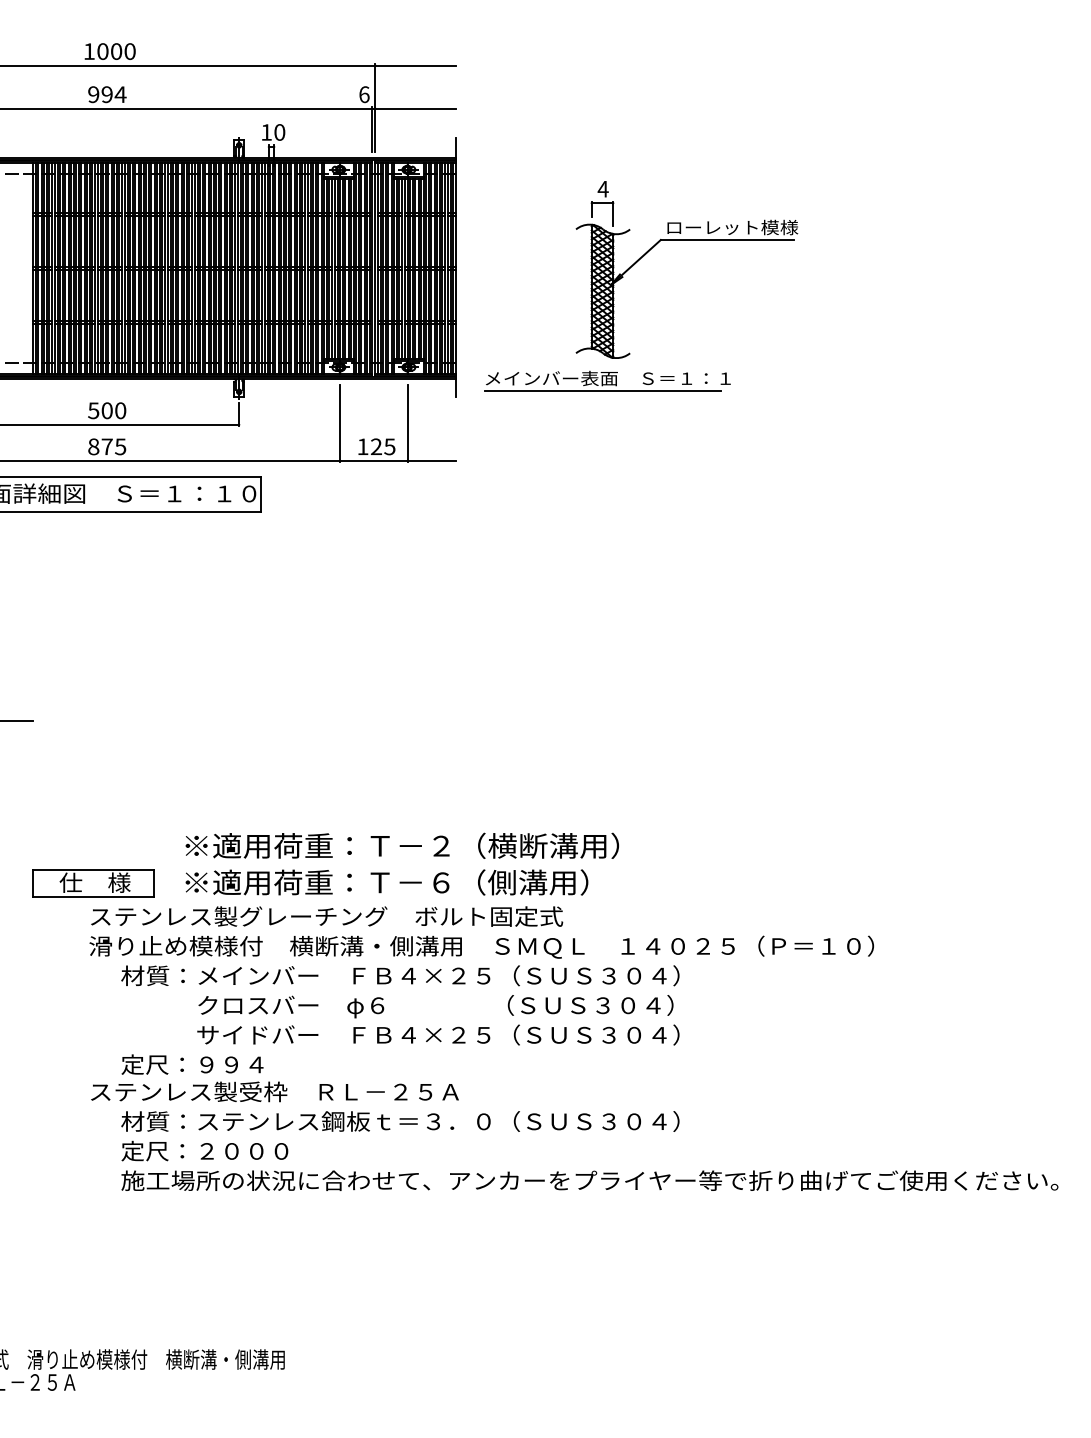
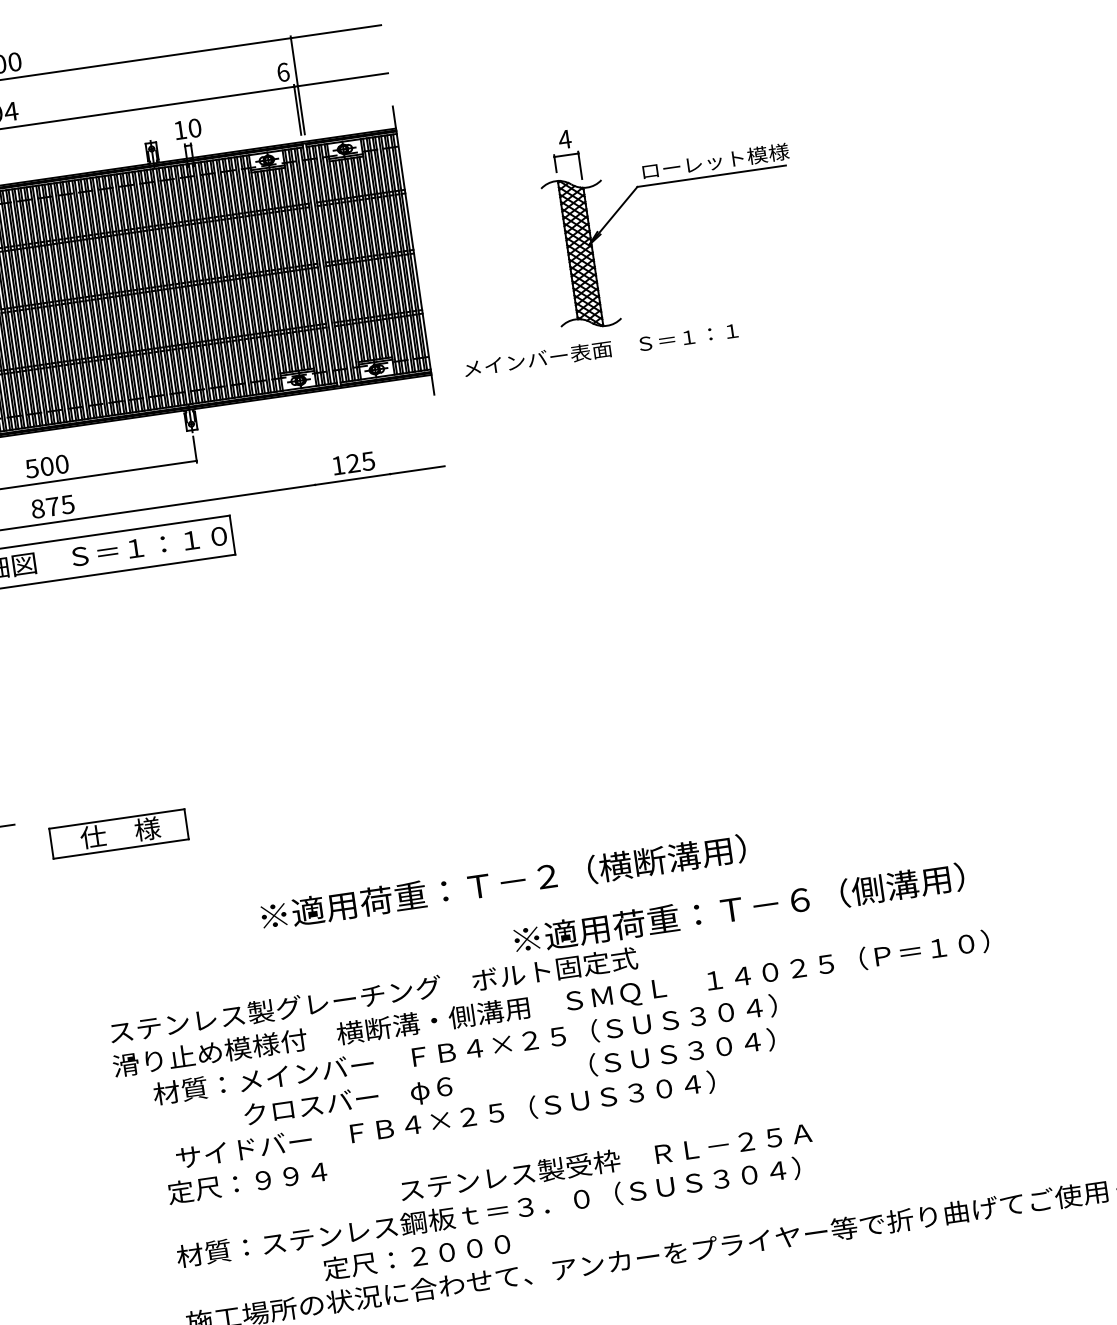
line: (603, 390) -> (597, 364), removed
line: (340, 423) -> (309, 443), removed
line: (407, 423) -> (384, 432), removed
text: (401, 845) -> (502, 882), moved
text: (386, 882) -> (738, 908), moved
part: (93, 883) -> (118, 834), moved
text: (438, 1034) -> (445, 1119), moved
text: (274, 1091) -> (605, 1161), moved
text: (204, 1150) -> (416, 1255), moved

